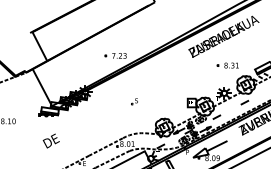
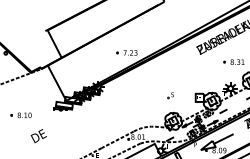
part: (134, 101) -> (170, 95), moved
text: (50, 140) -> (38, 135), moved

